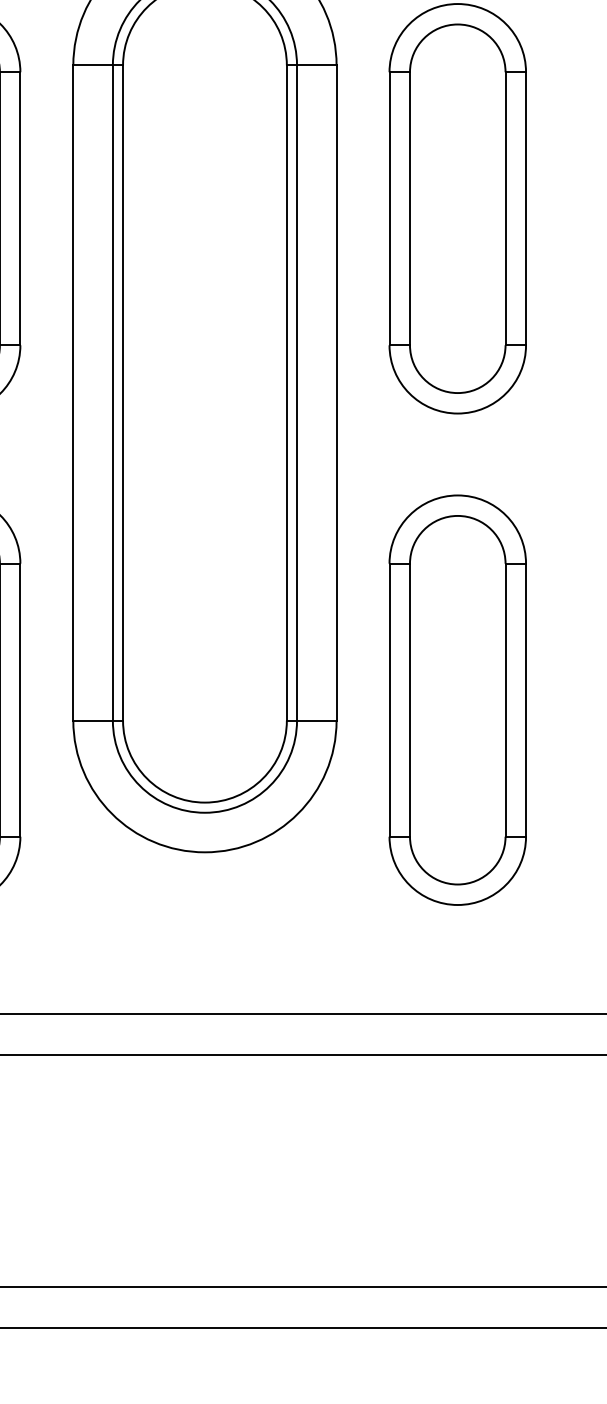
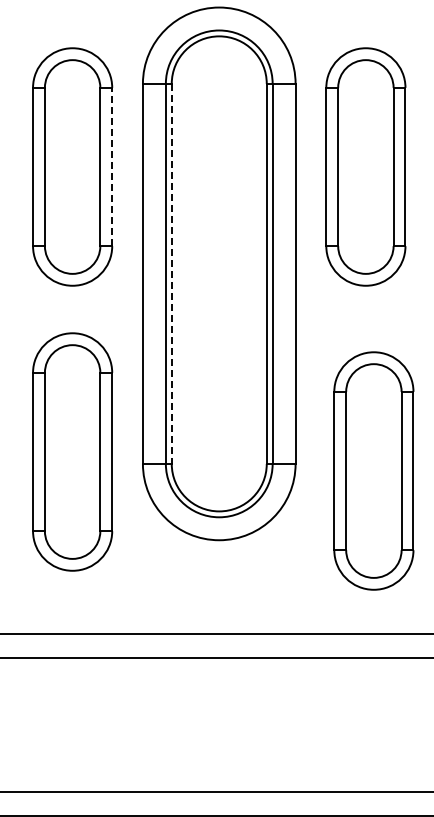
line: (20, 207) -> (112, 166), solid -> dashed
line: (122, 394) -> (171, 274), solid -> dashed
part: (457, 699) -> (373, 470), moved

